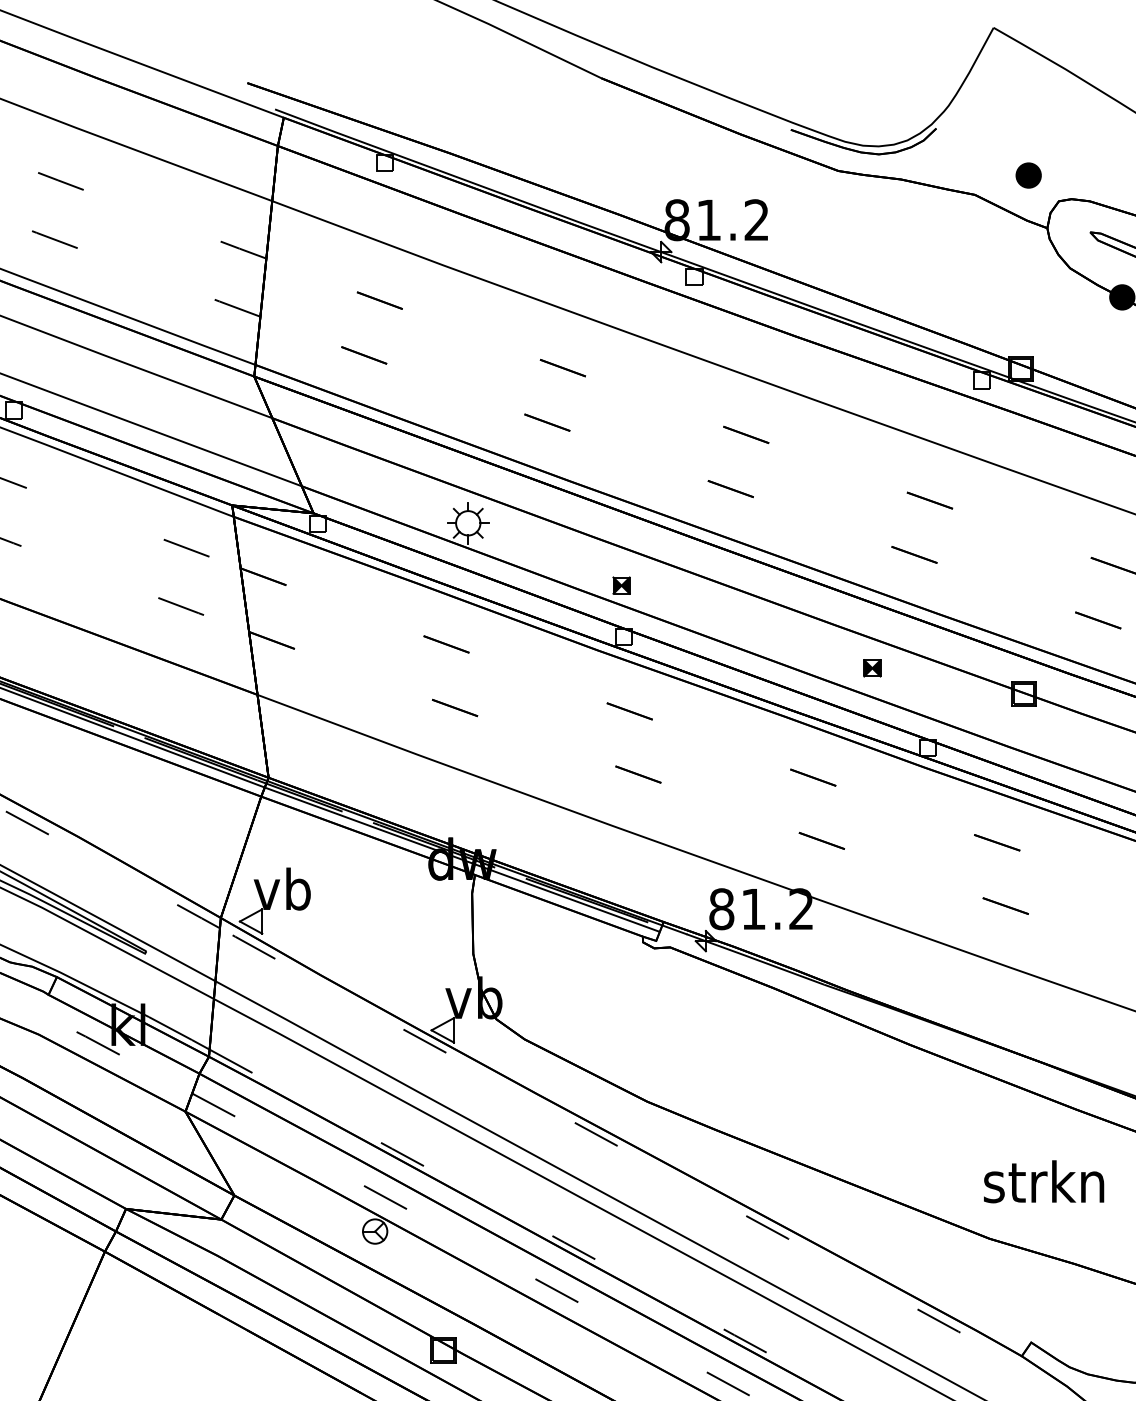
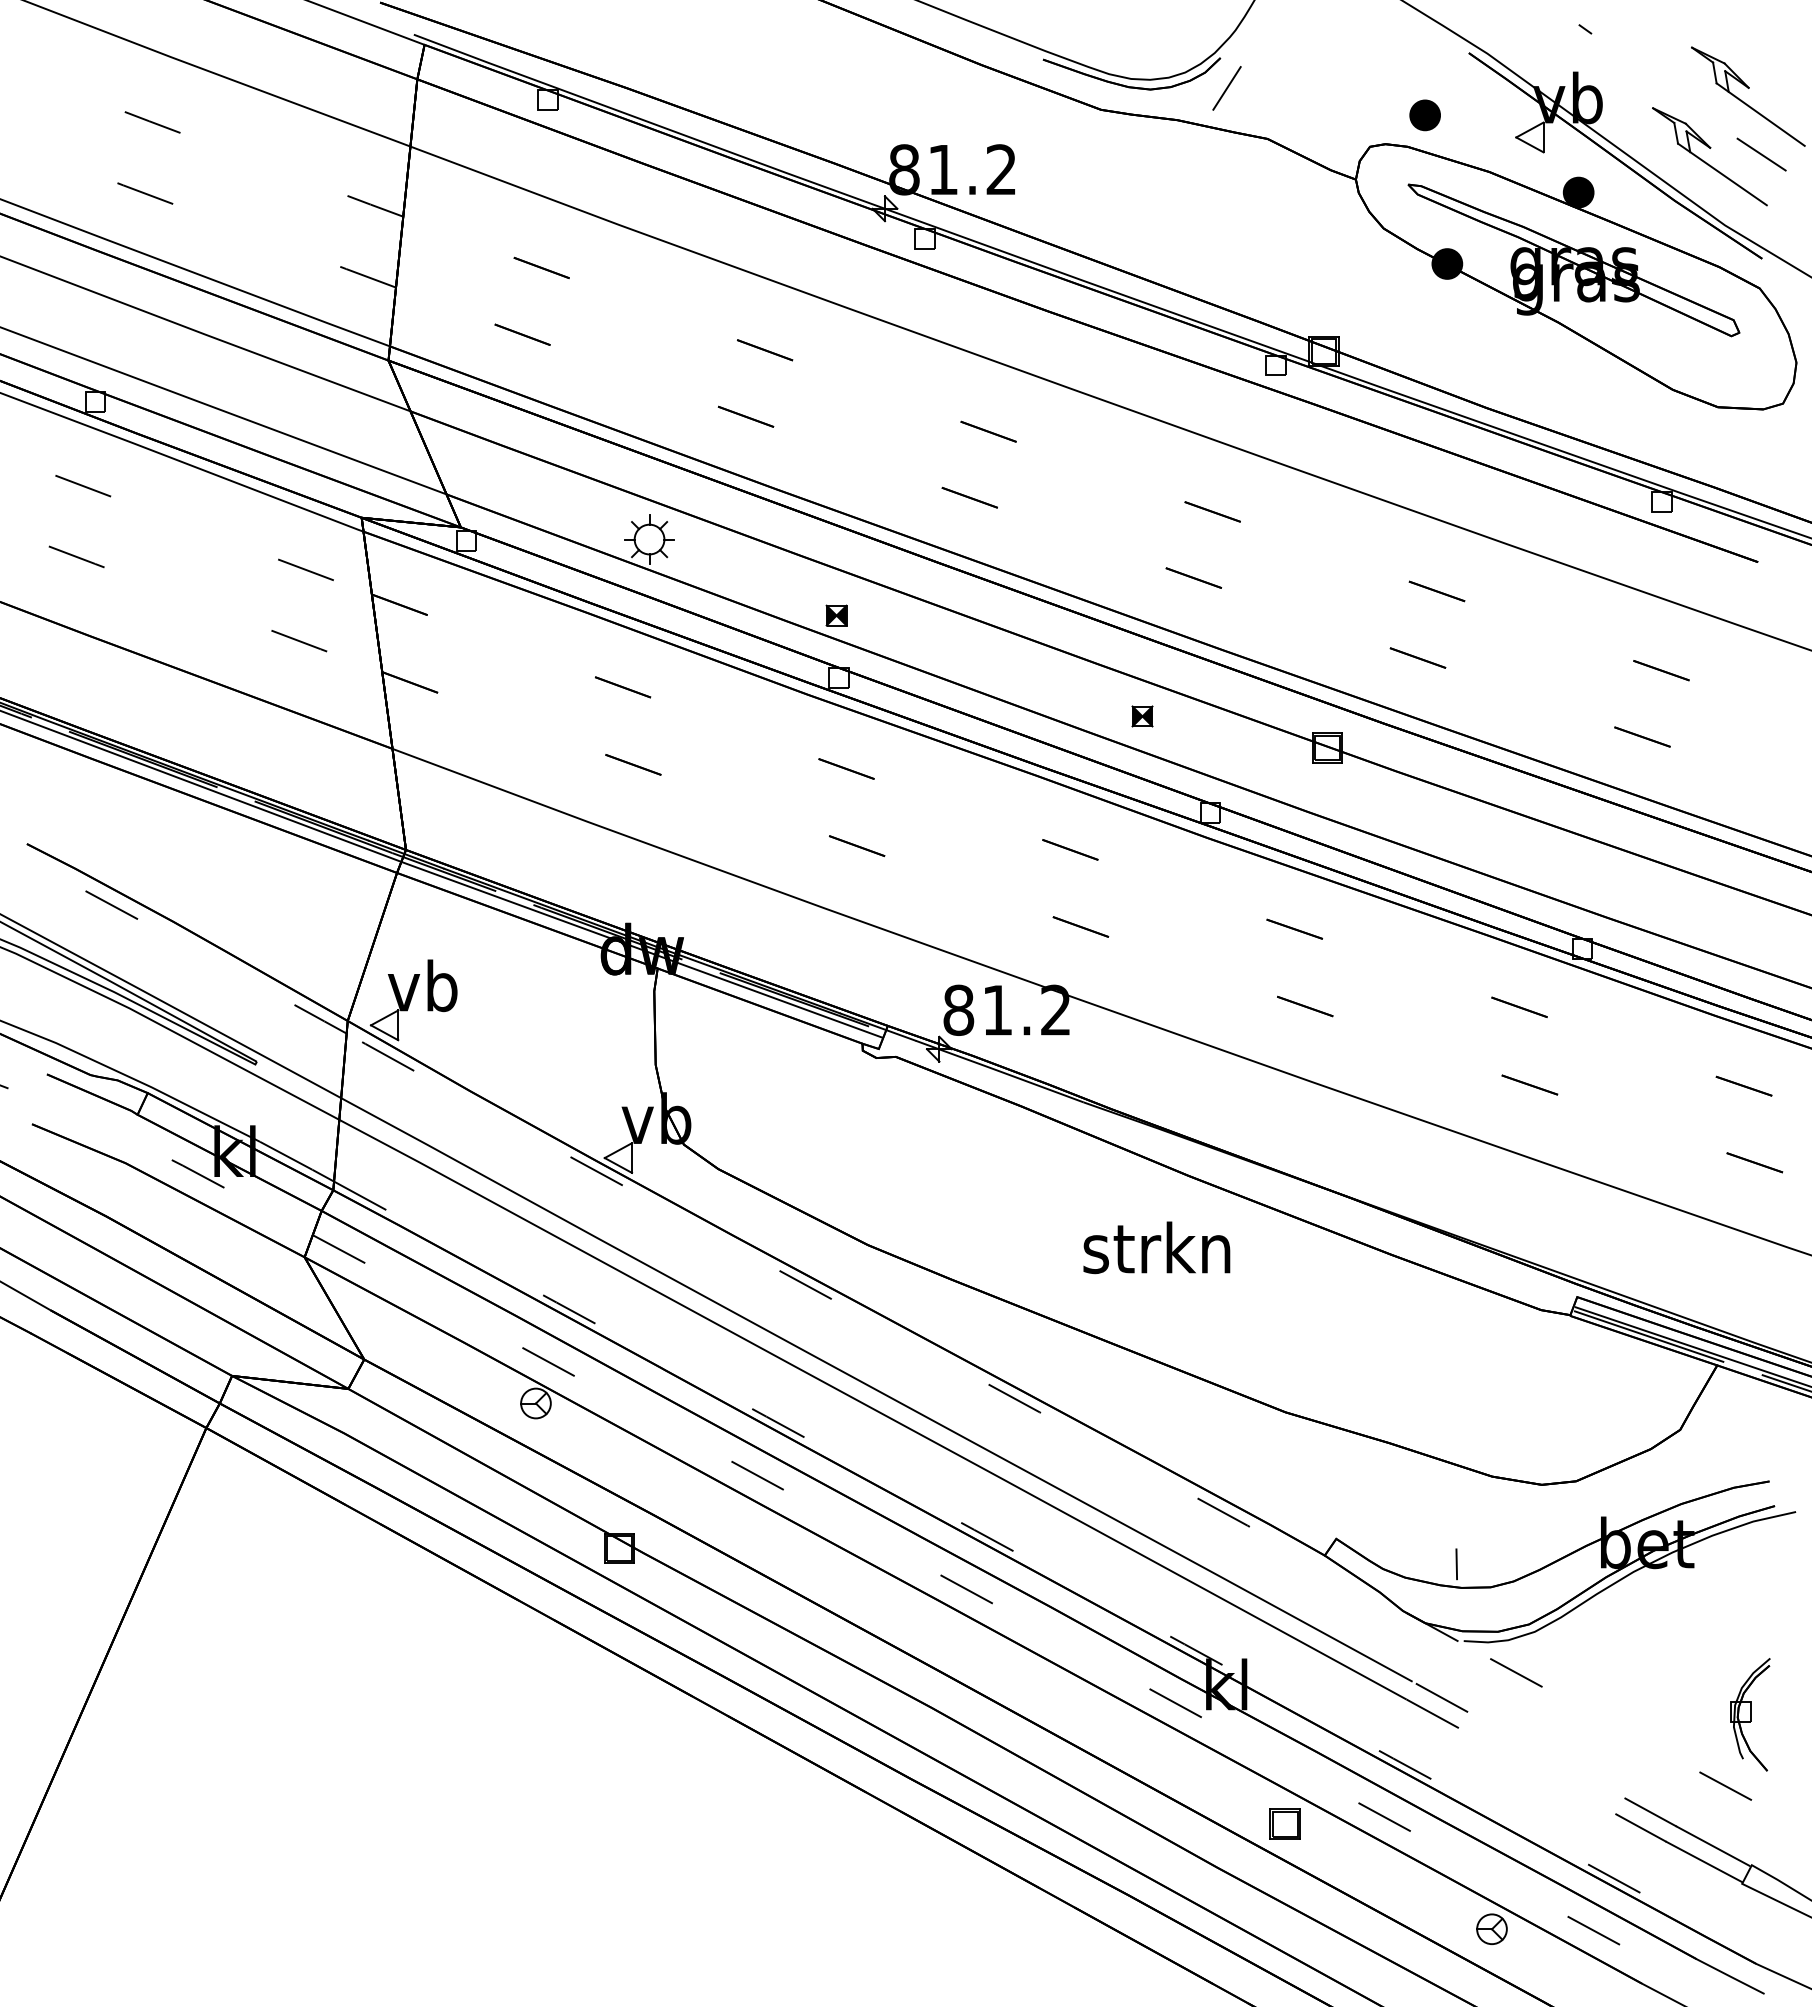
line: (941, 153) -> (1226, 88), added
part: (1028, 175) -> (1424, 115), moved
text: (1043, 1181) -> (1156, 1247), moved
line: (1129, 1363) -> (1456, 1564), added

